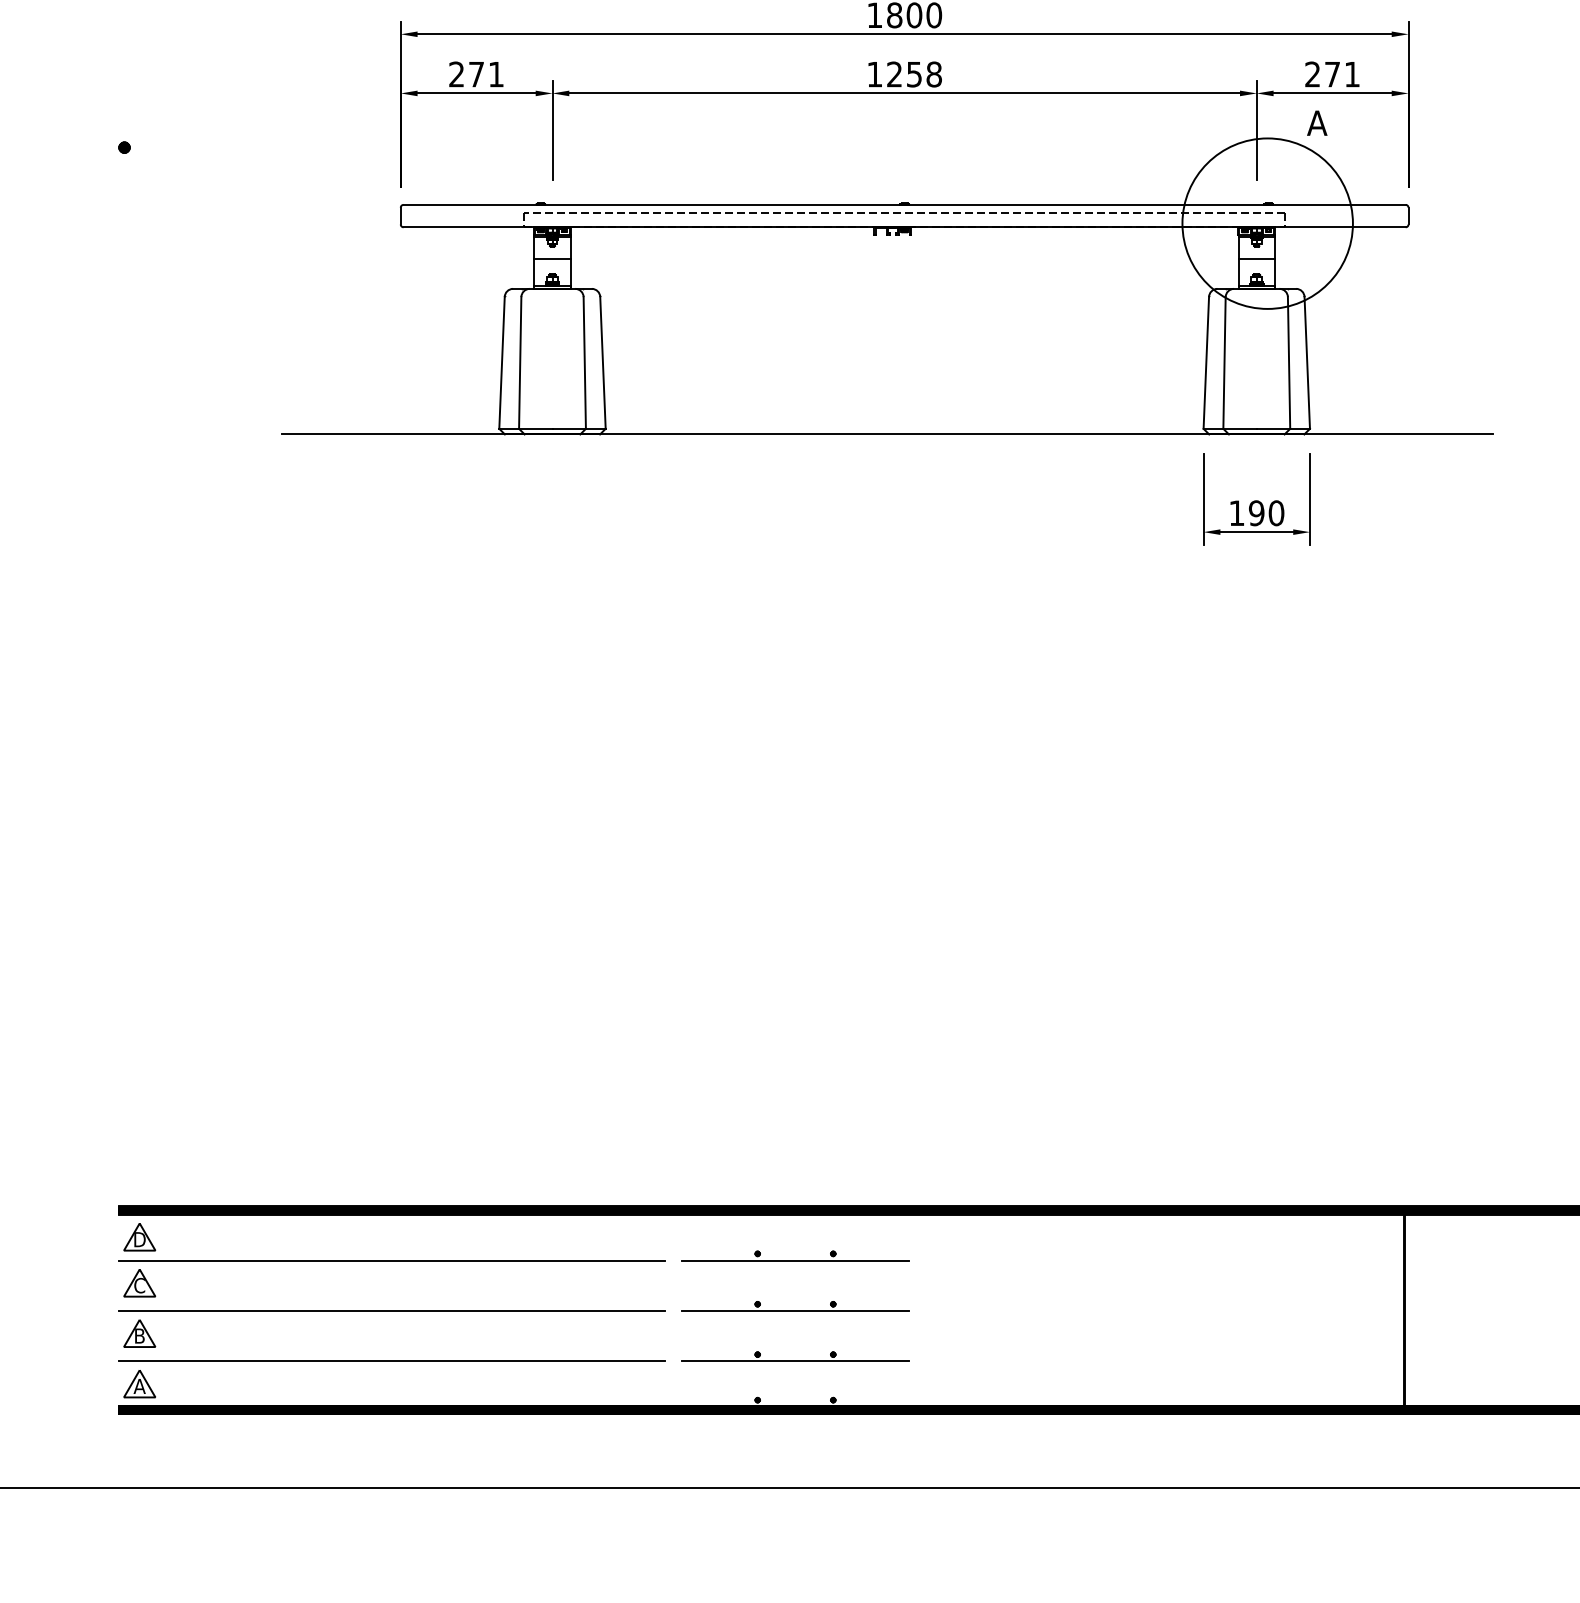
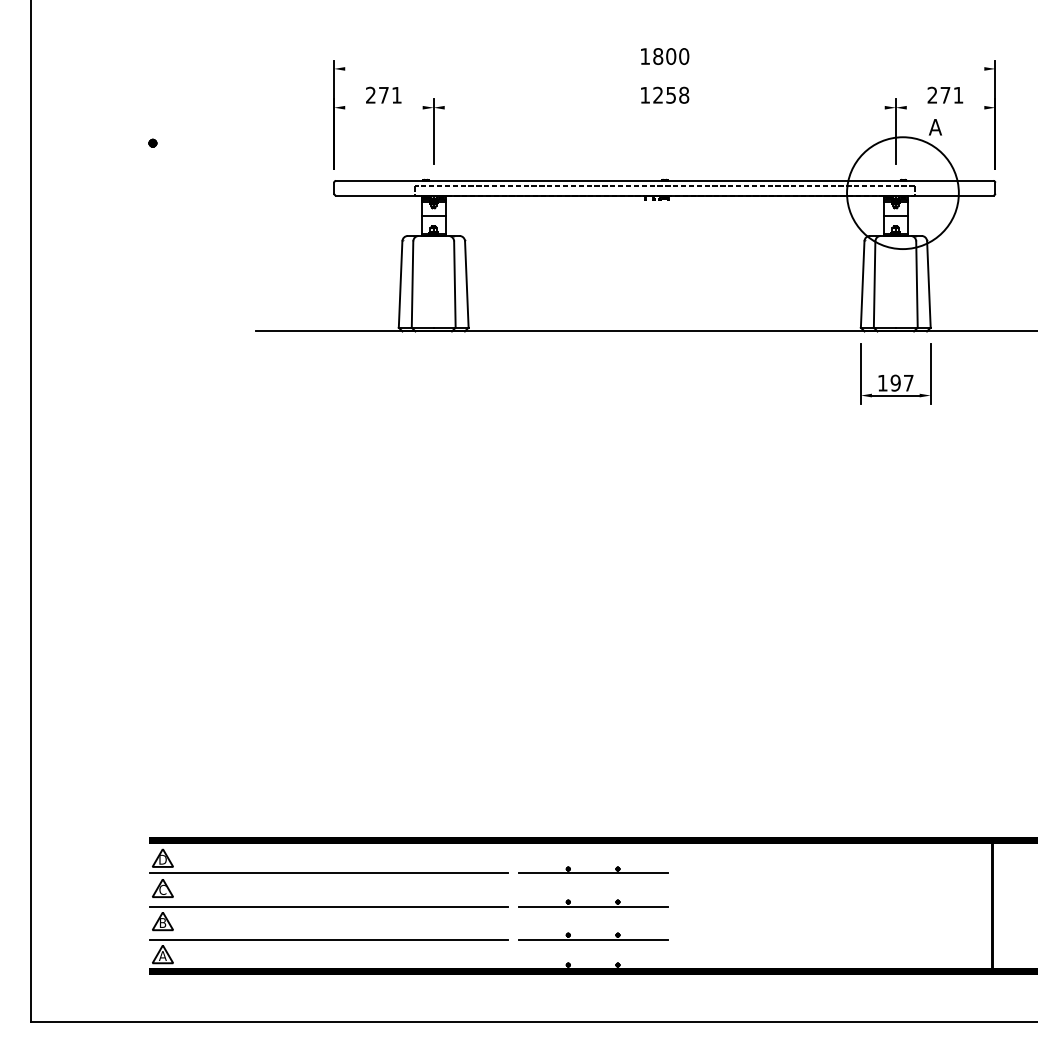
line: (904, 33) -> (664, 68), removed
line: (475, 93) -> (383, 107), removed
line: (904, 93) -> (664, 107), removed
line: (1332, 93) -> (945, 107), removed
text: (1276, 512) -> (908, 382), 190 -> 197

